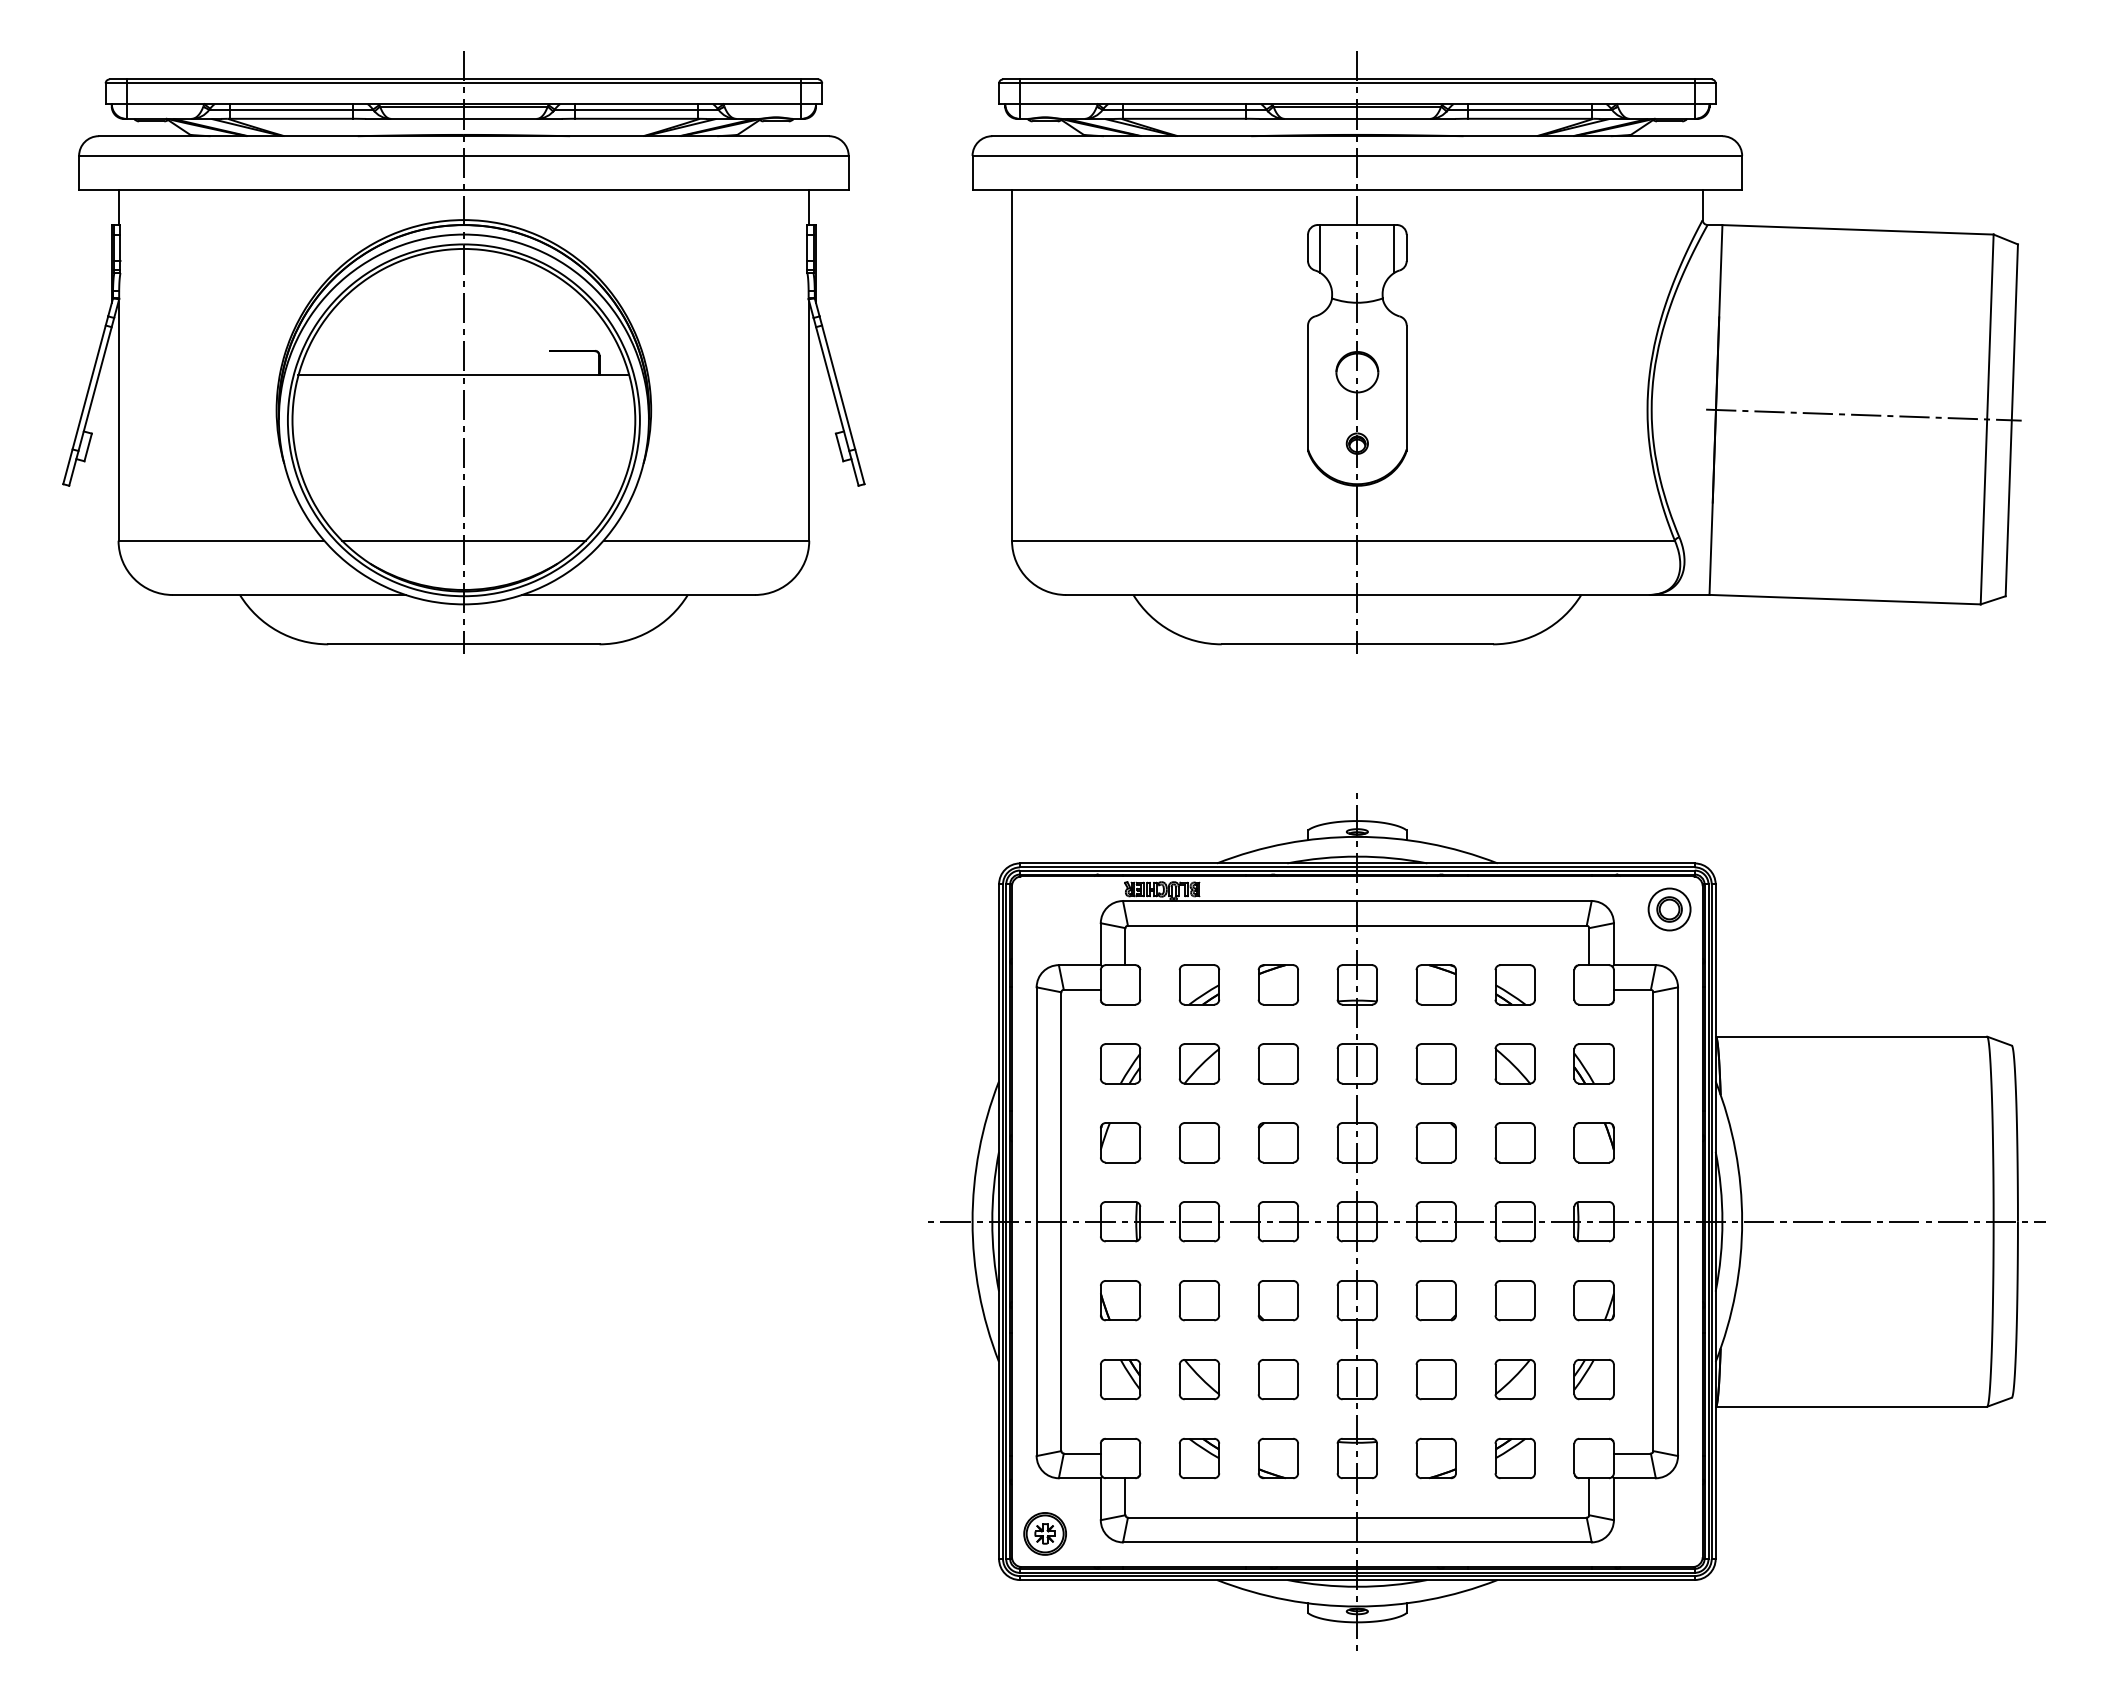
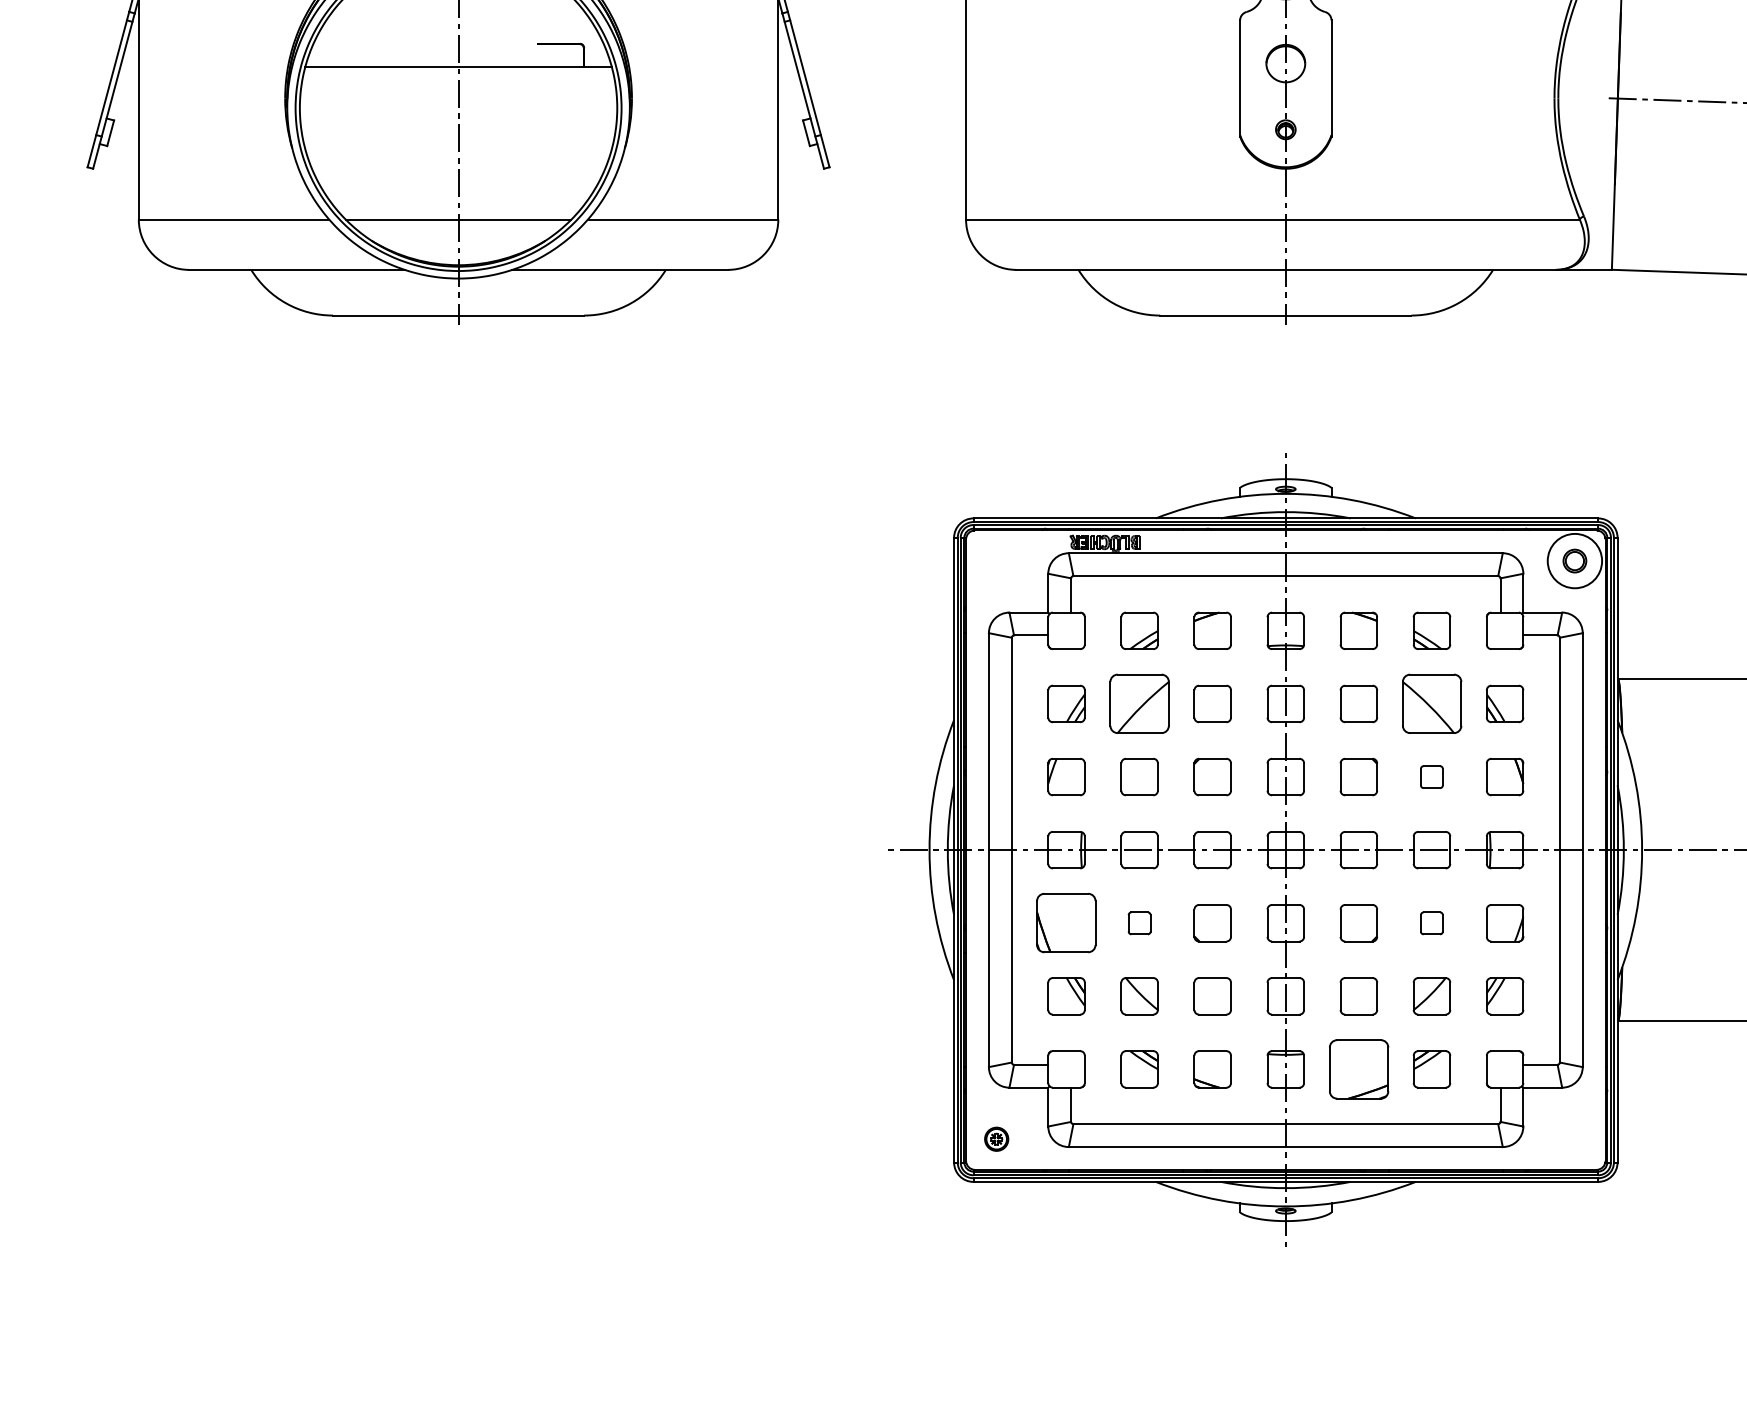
circle: (1669, 909) -> (1574, 561), size x1.4
part: (1199, 1063) -> (1139, 703), size x1.6
part: (1514, 1063) -> (1431, 703), size x1.6
part: (1514, 1142) -> (1431, 776), size x0.6
part: (1120, 1300) -> (1066, 923), size x1.6
part: (1199, 1300) -> (1139, 923), size x0.6
part: (1514, 1300) -> (1431, 923), size x0.6
part: (1435, 1458) -> (1358, 1069), size x1.6
part: (1044, 1533) -> (996, 1138), size x0.6

